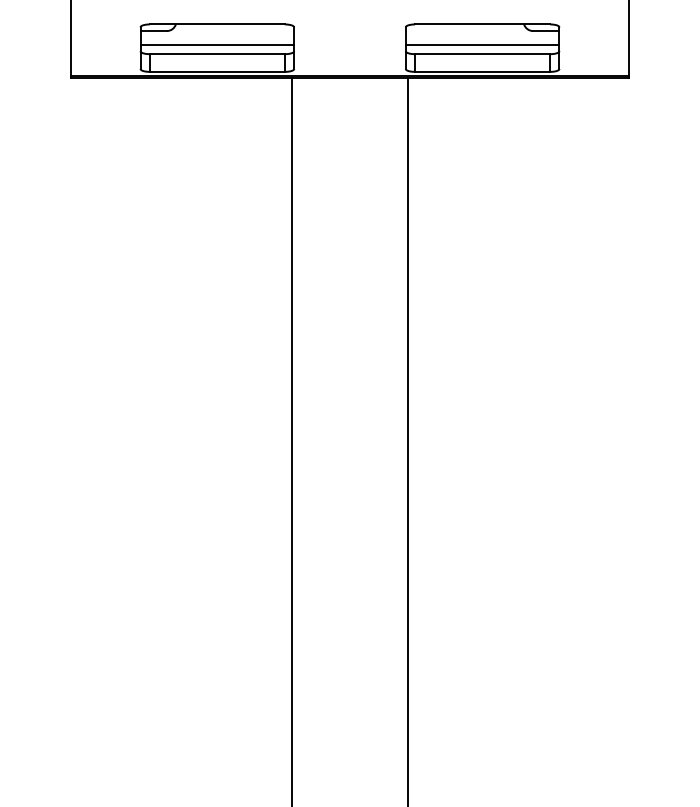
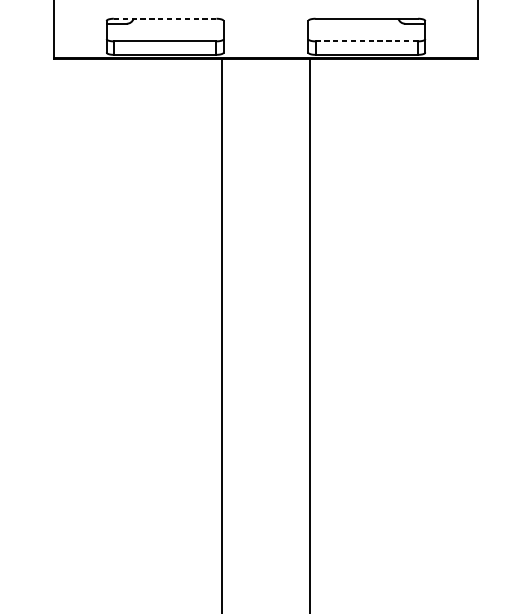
line: (217, 24) -> (165, 18), solid -> dashed
line: (217, 45) -> (165, 34), removed
line: (482, 45) -> (366, 34), removed
line: (482, 54) -> (366, 41), solid -> dashed

